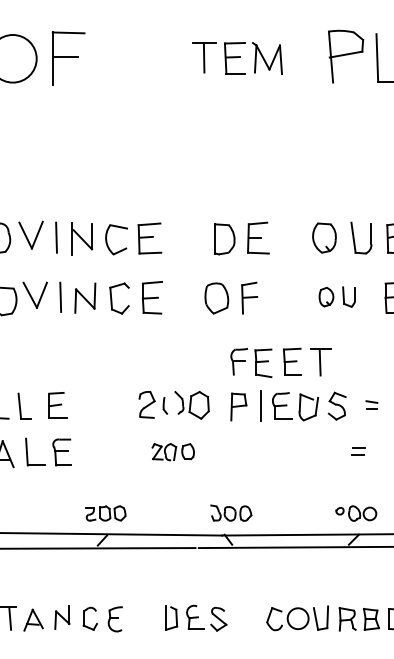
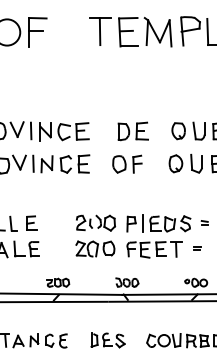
part: (236, 58) -> (130, 32), size x1.67
part: (336, 296) -> (185, 163), size x1.67
part: (280, 362) -> (154, 249), moved
part: (173, 451) -> (95, 248), size x1.67

